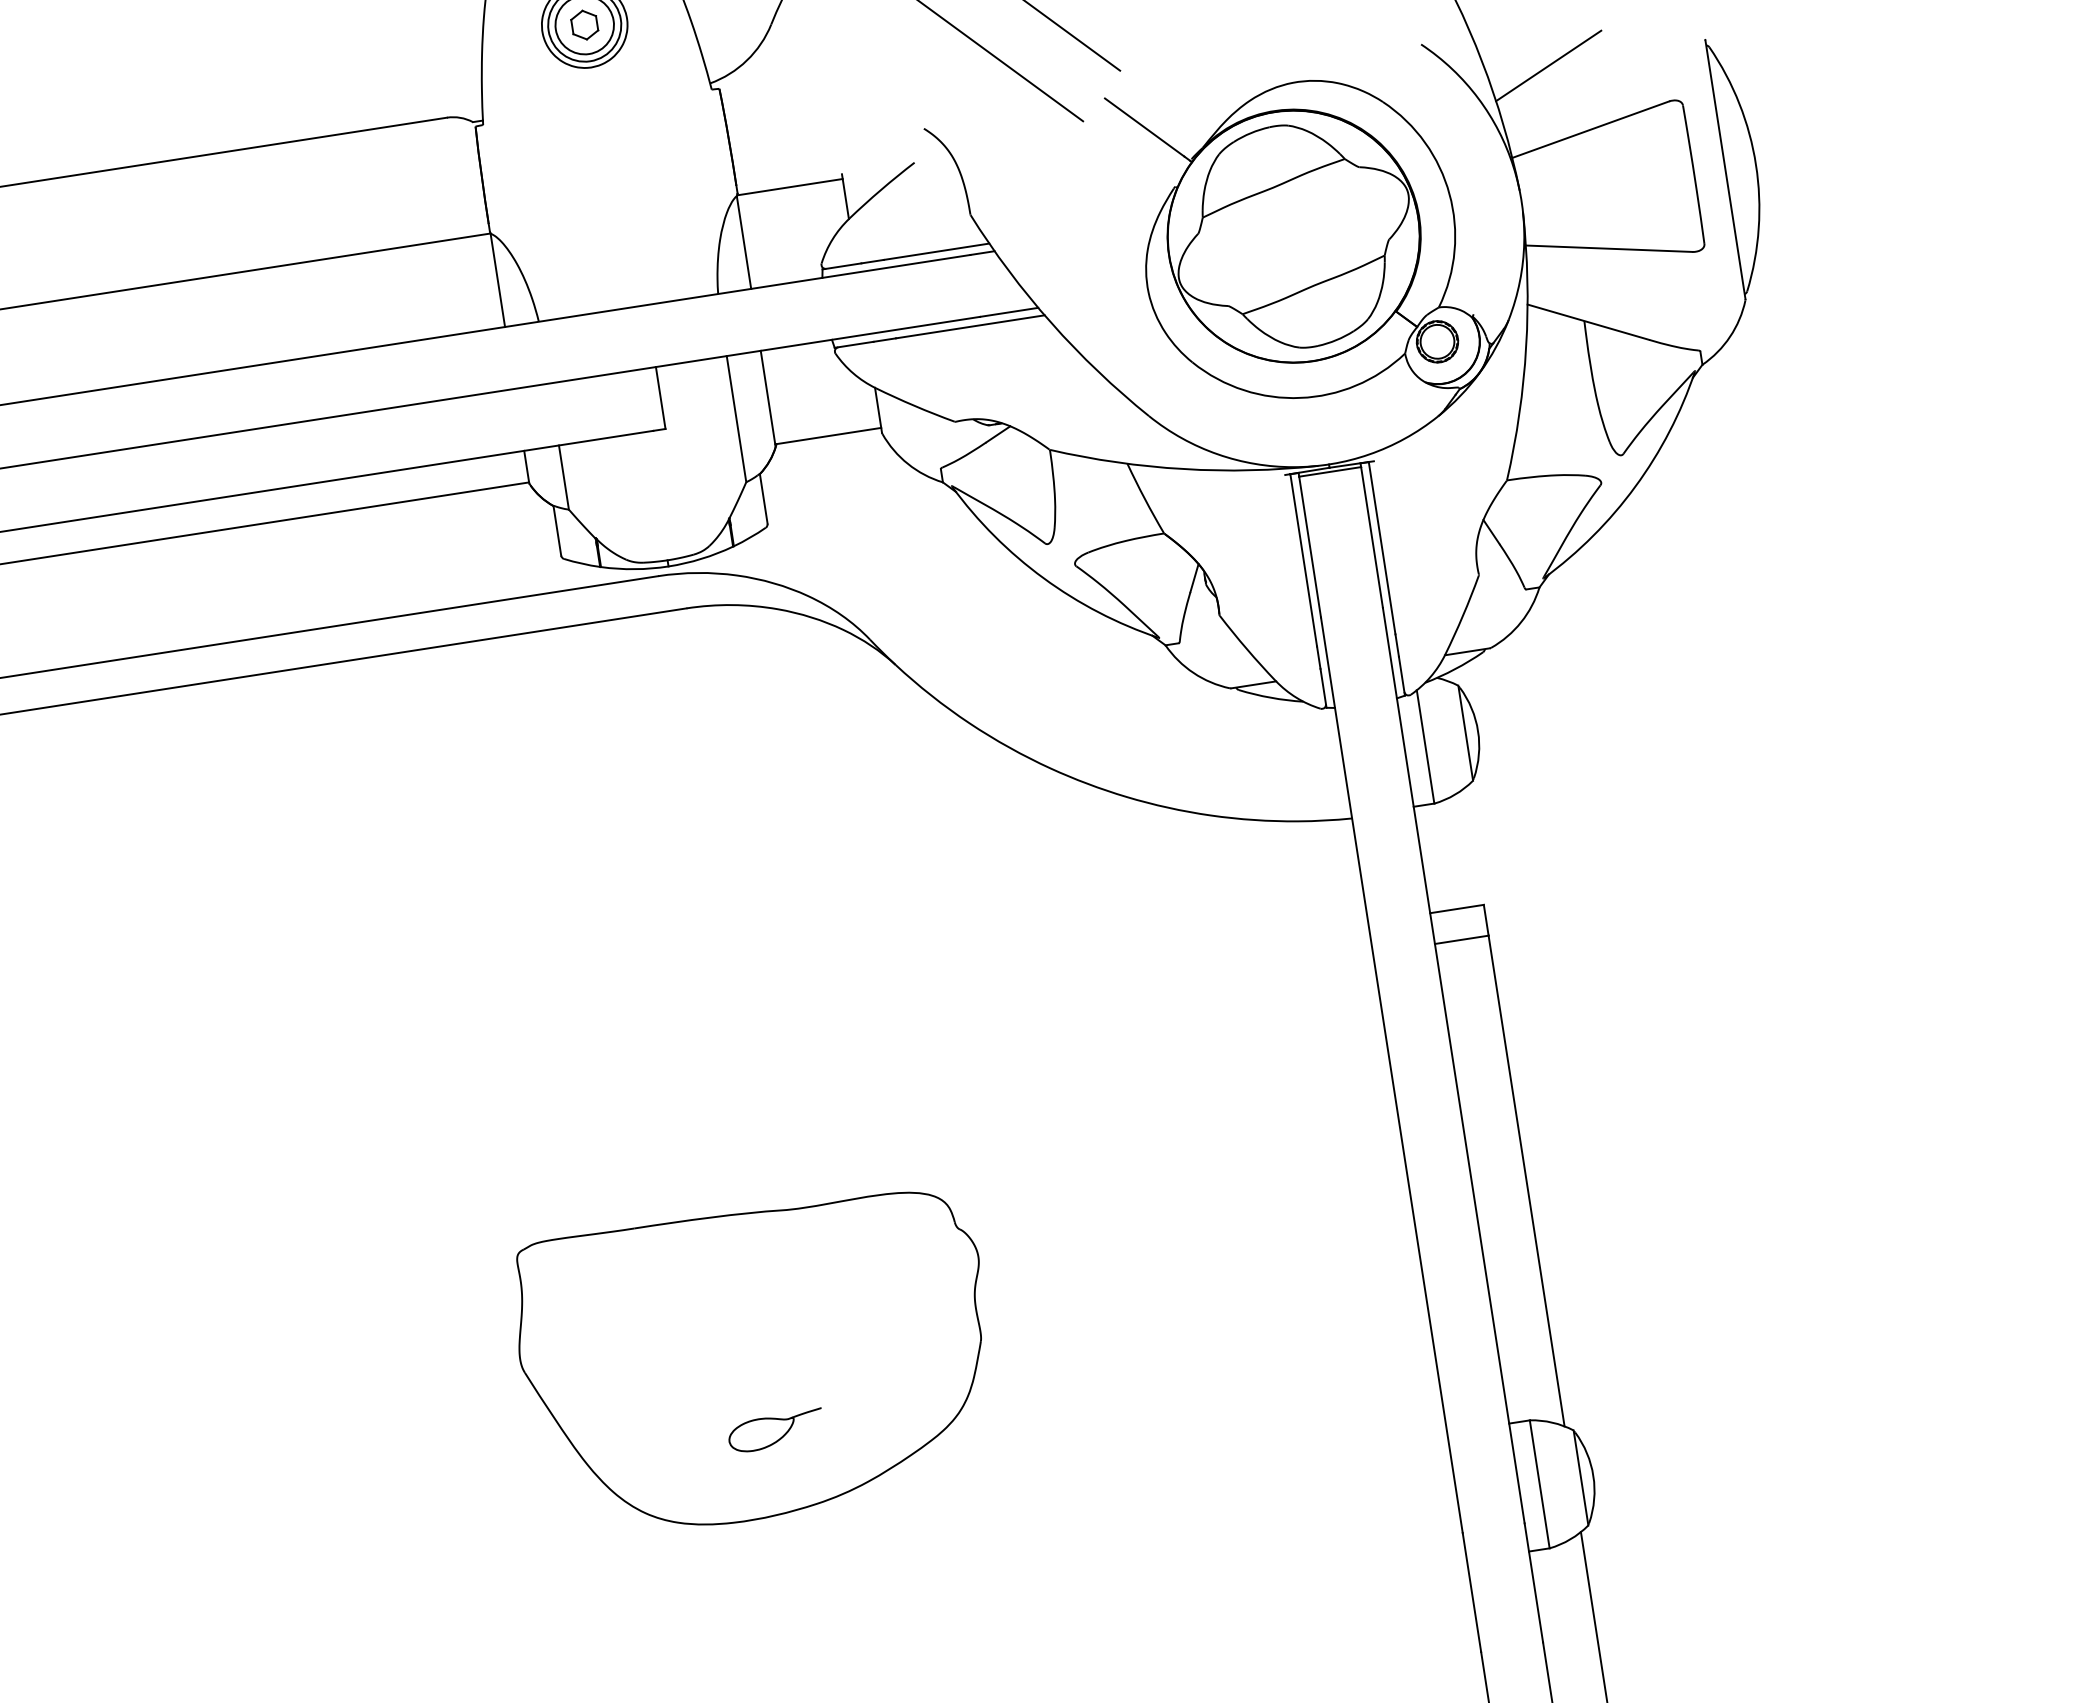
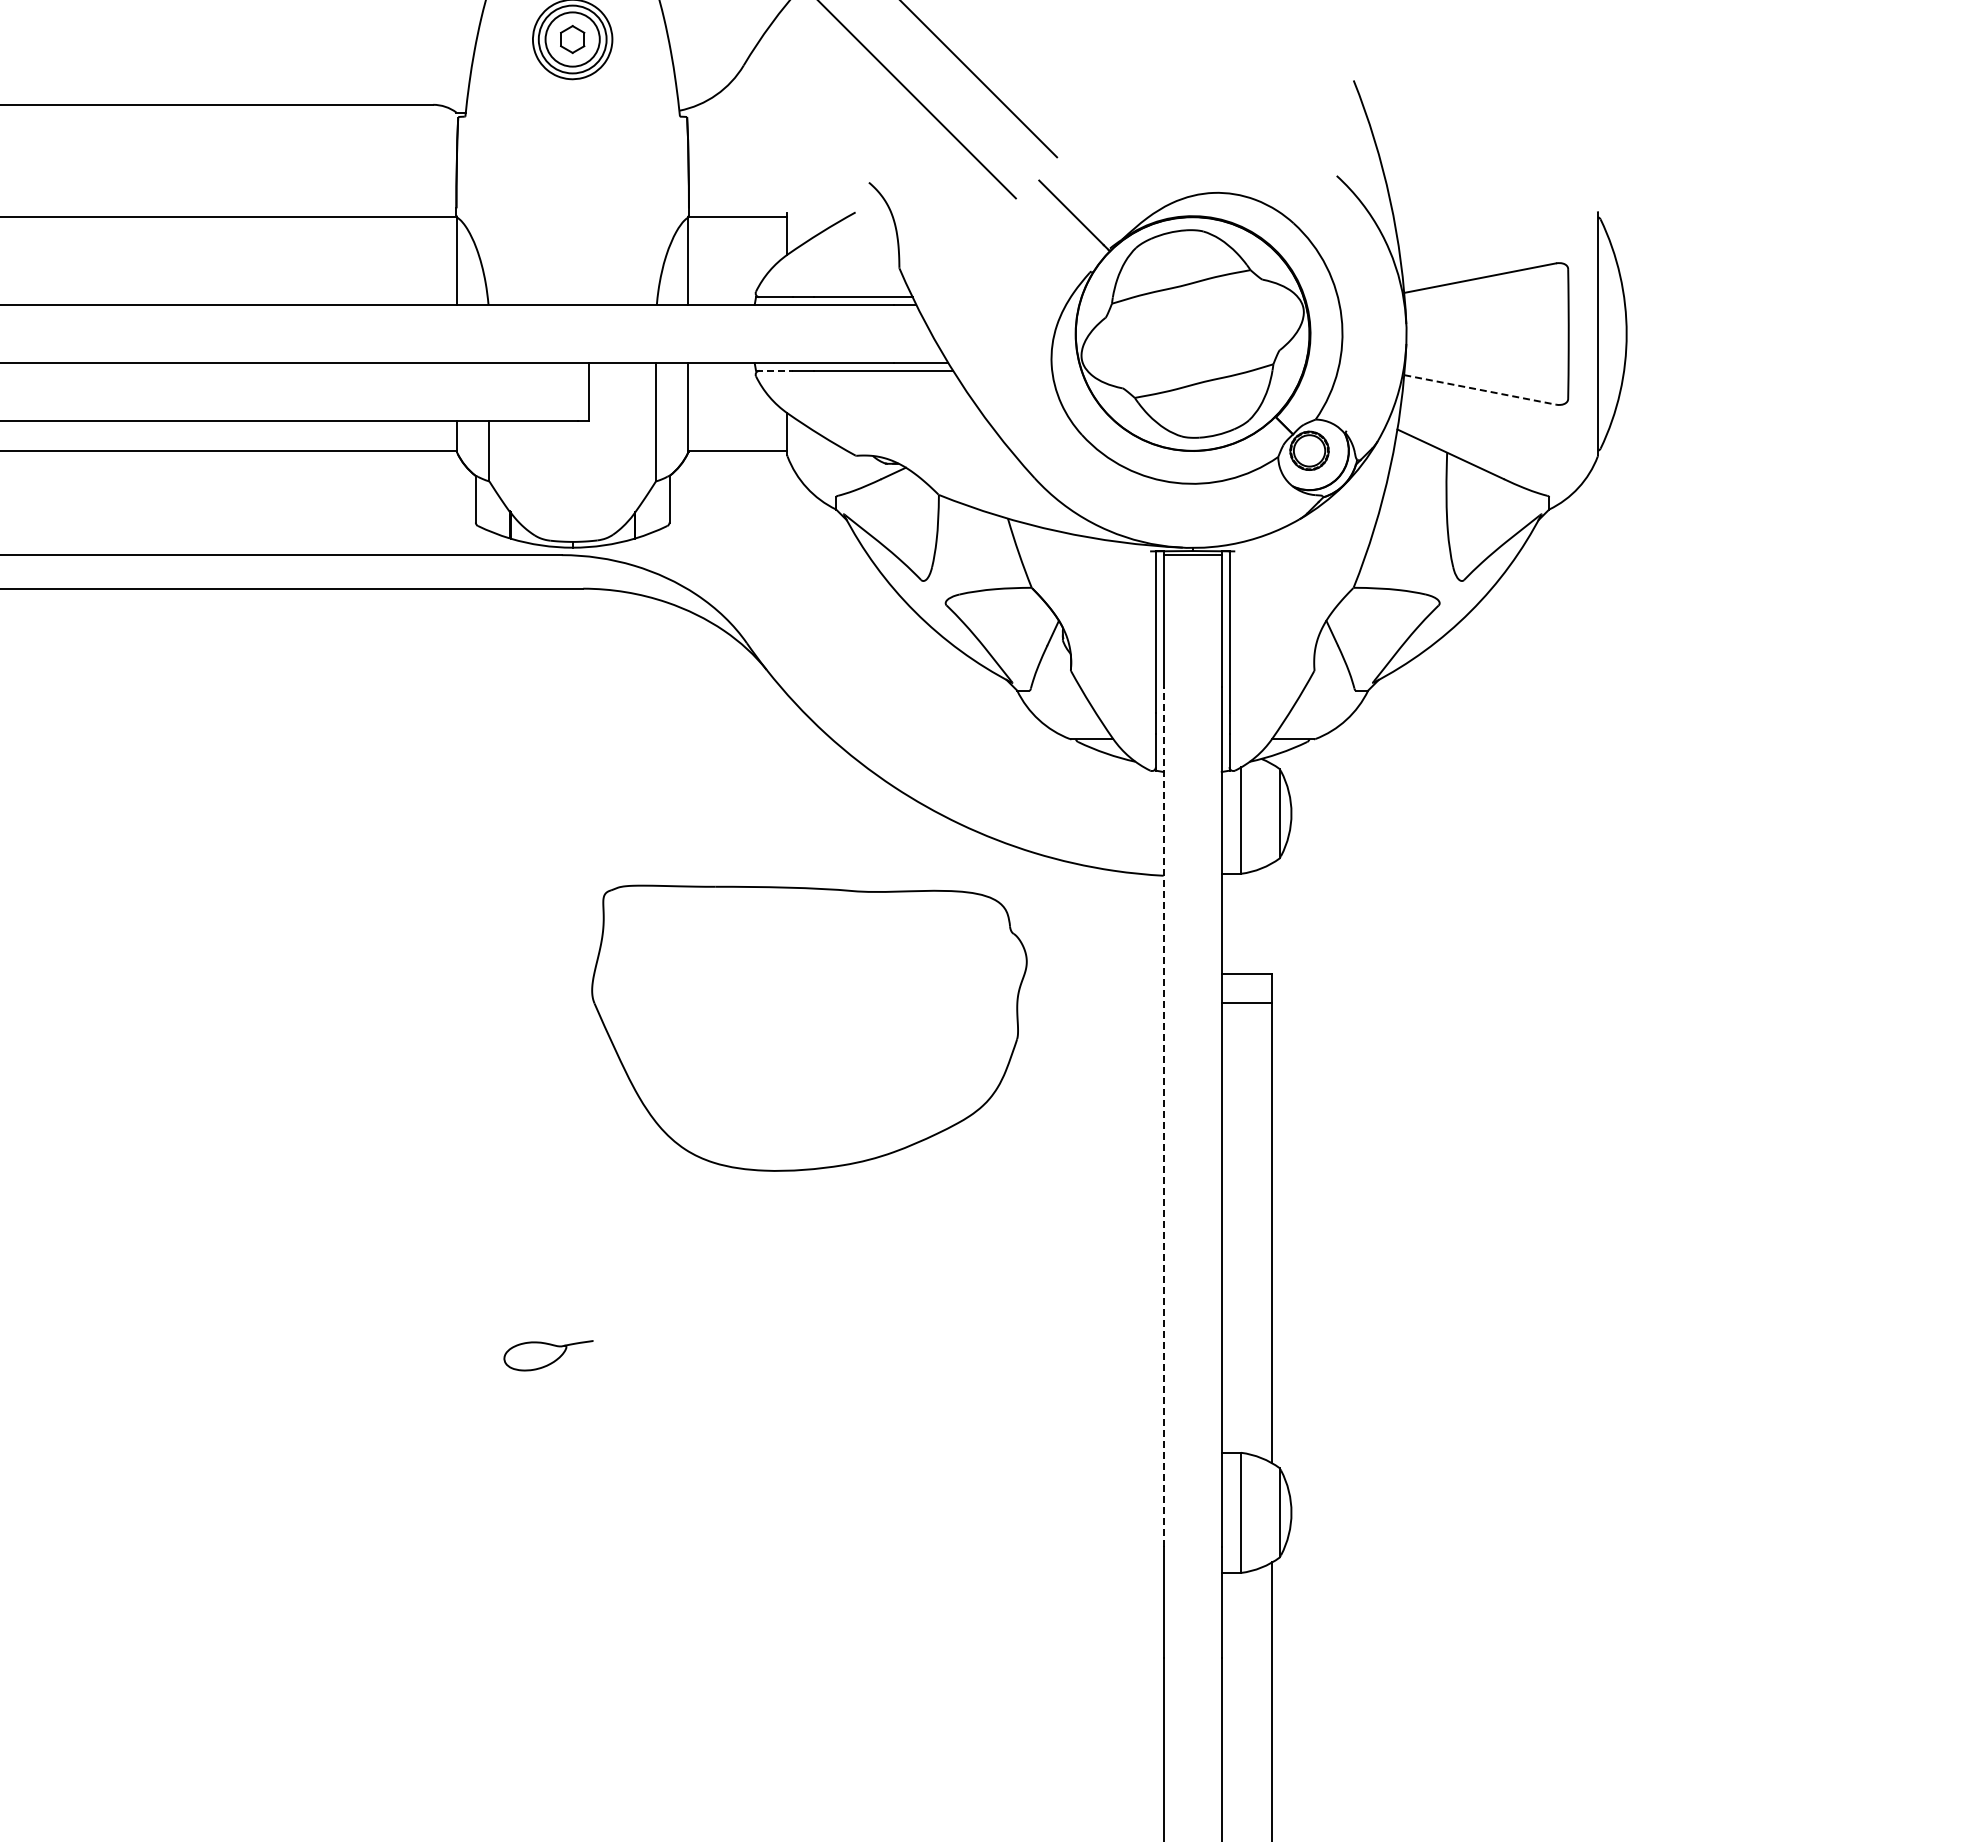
line: (1548, 65) -> (1450, 213), removed
line: (1609, 249) -> (1480, 390), solid -> dashed
line: (854, 344) -> (774, 370), solid -> dashed
line: (1391, 1074) -> (1163, 1116), solid -> dashed
part: (757, 1362) -> (809, 1027), moved

